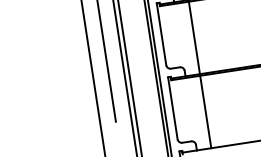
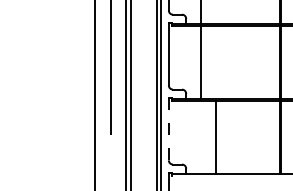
line: (172, 107) -> (168, 128), solid -> dashed
line: (205, 111) -> (215, 137), moved

